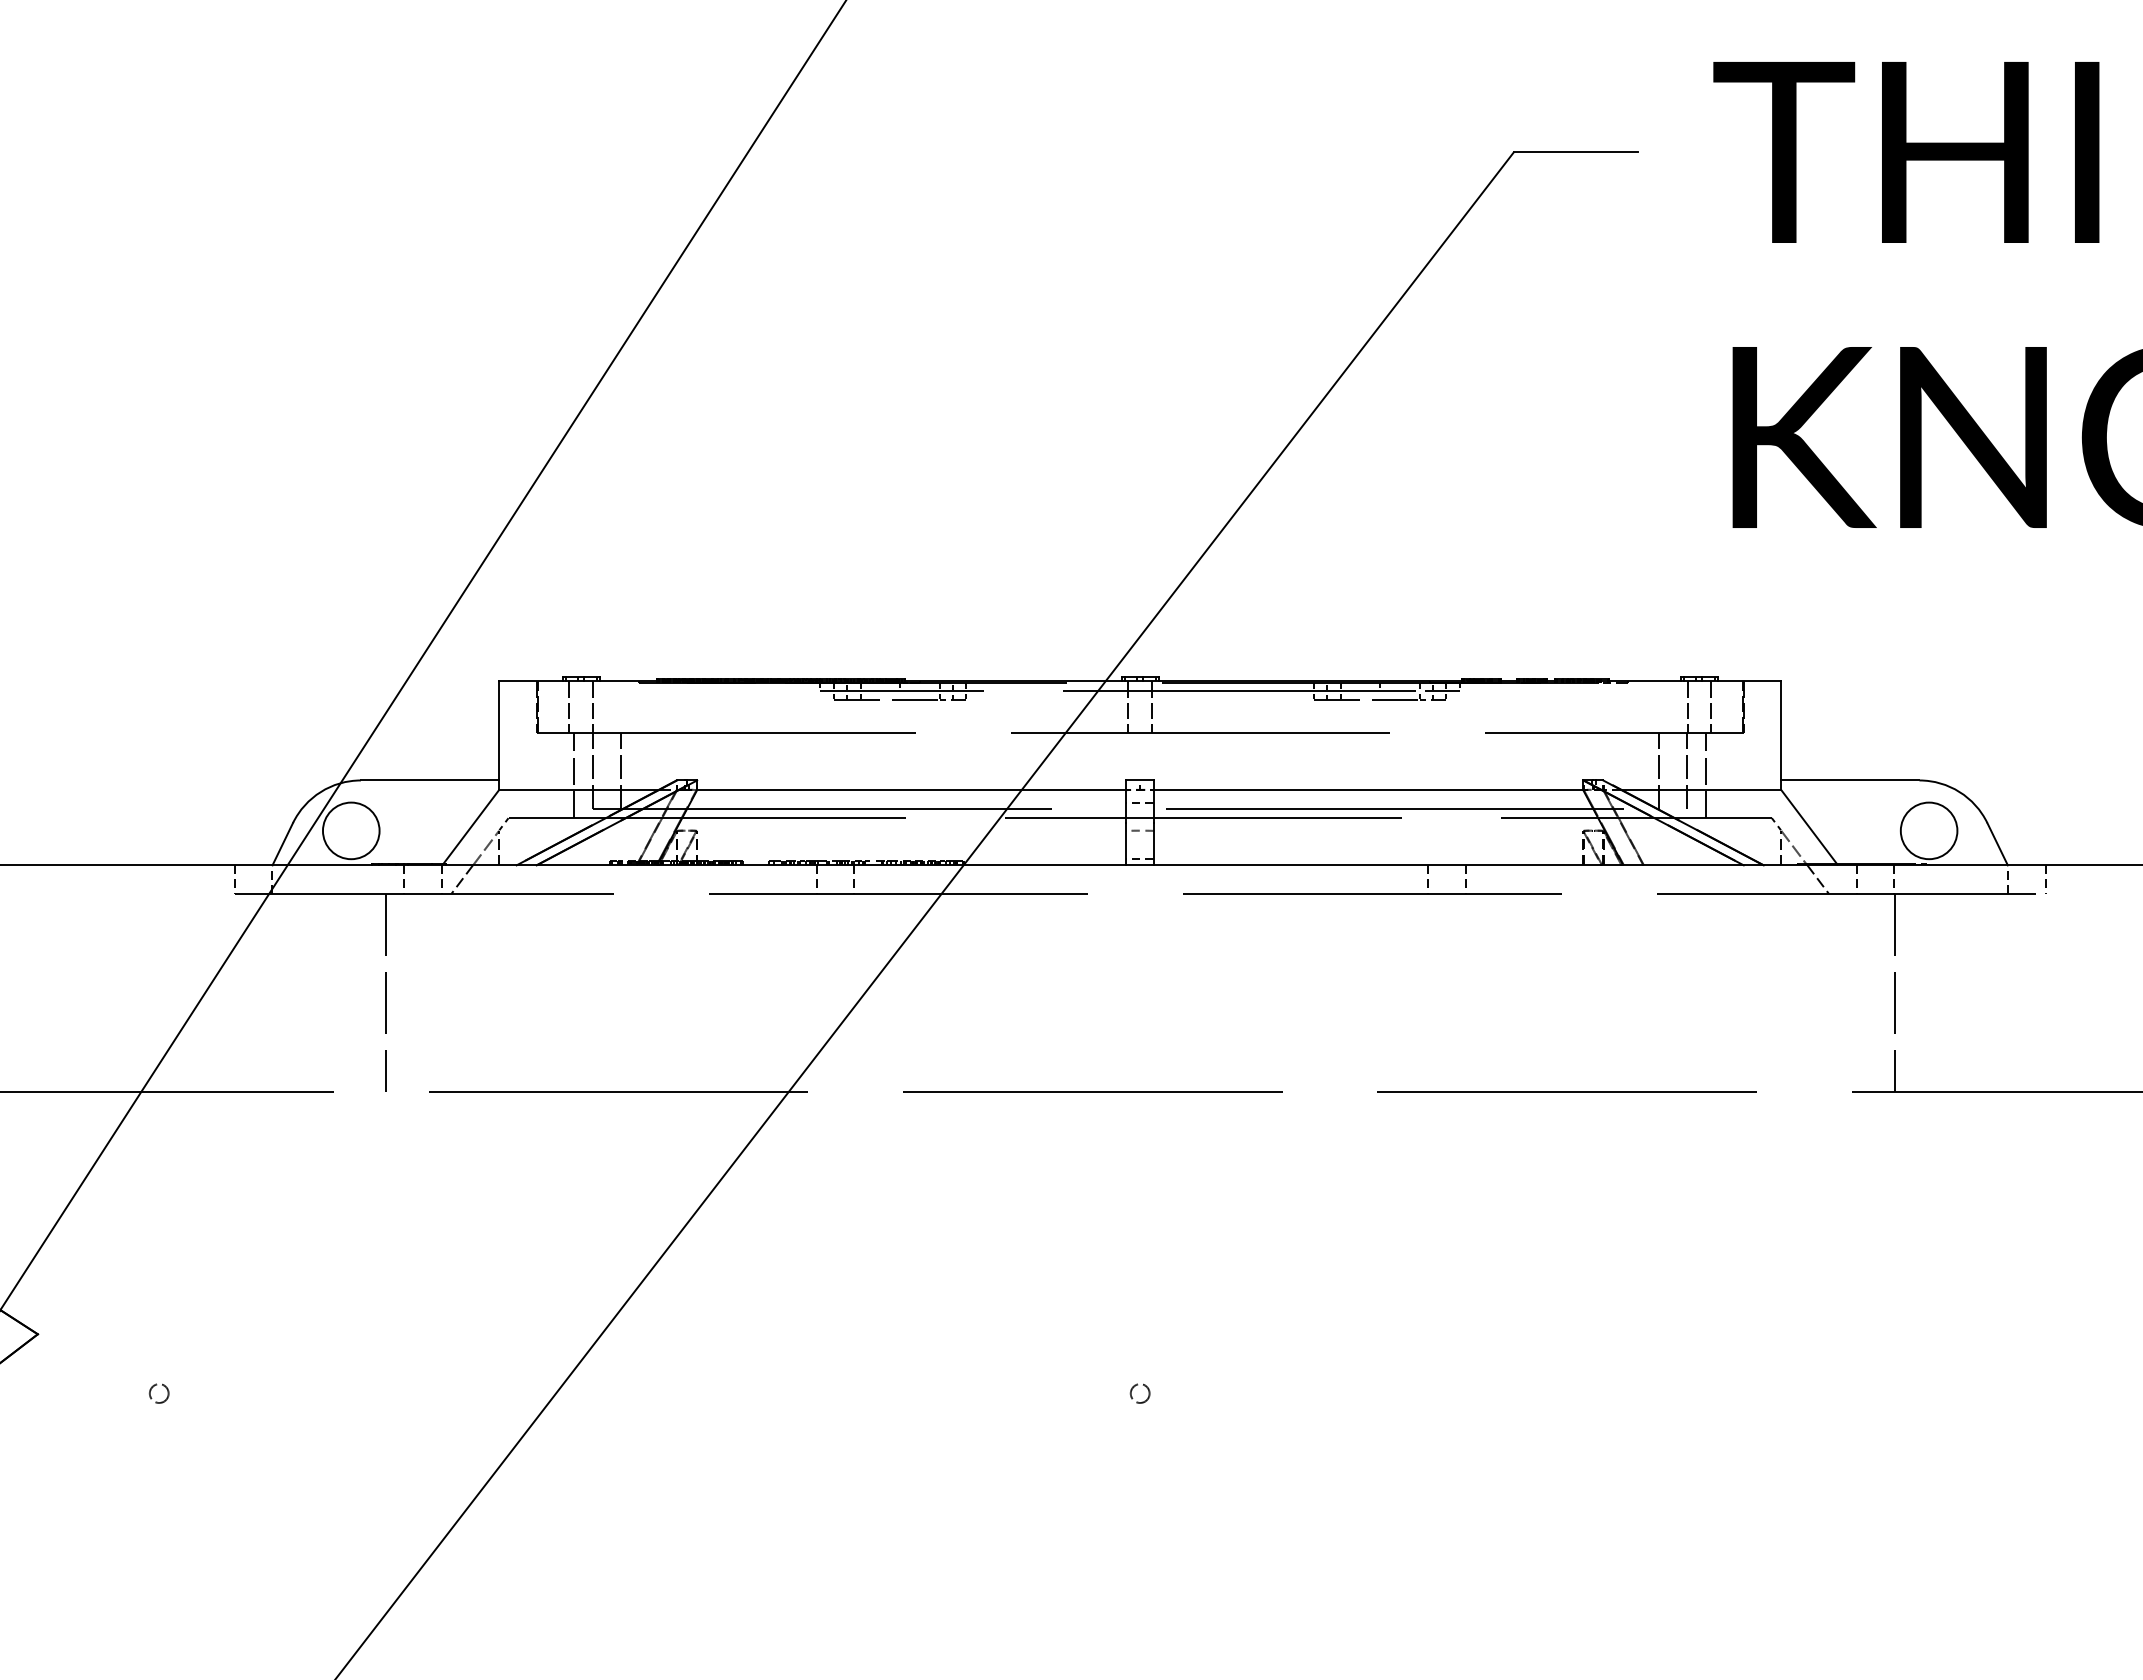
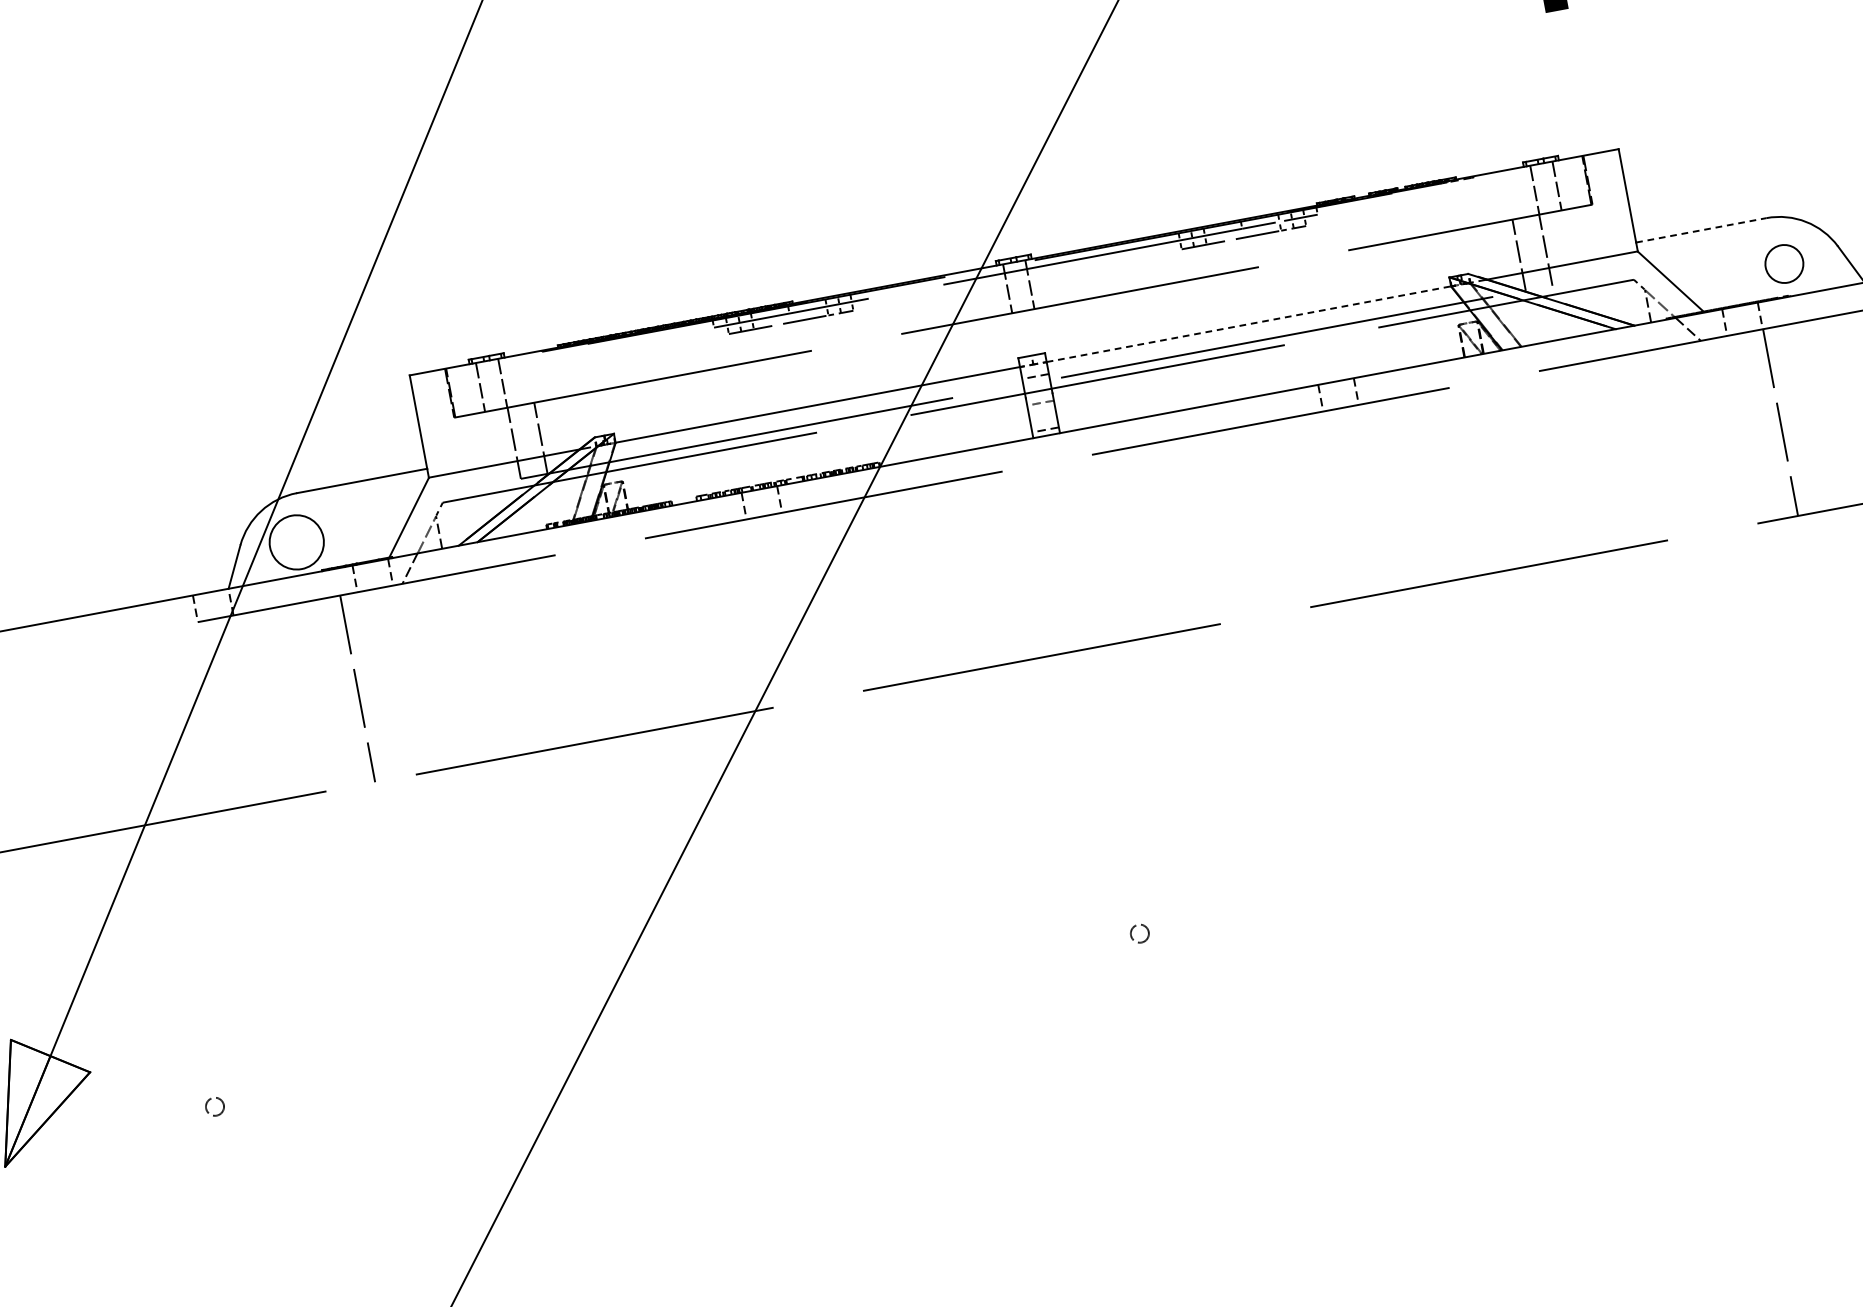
line: (574, 775) -> (497, 450), removed
line: (1706, 775) -> (1564, 251), removed
line: (1850, 780) -> (1701, 230), solid -> dashed
line: (1369, 789) -> (1249, 323), solid -> dashed
circle: (1928, 830) -> (1783, 263), size x0.7

